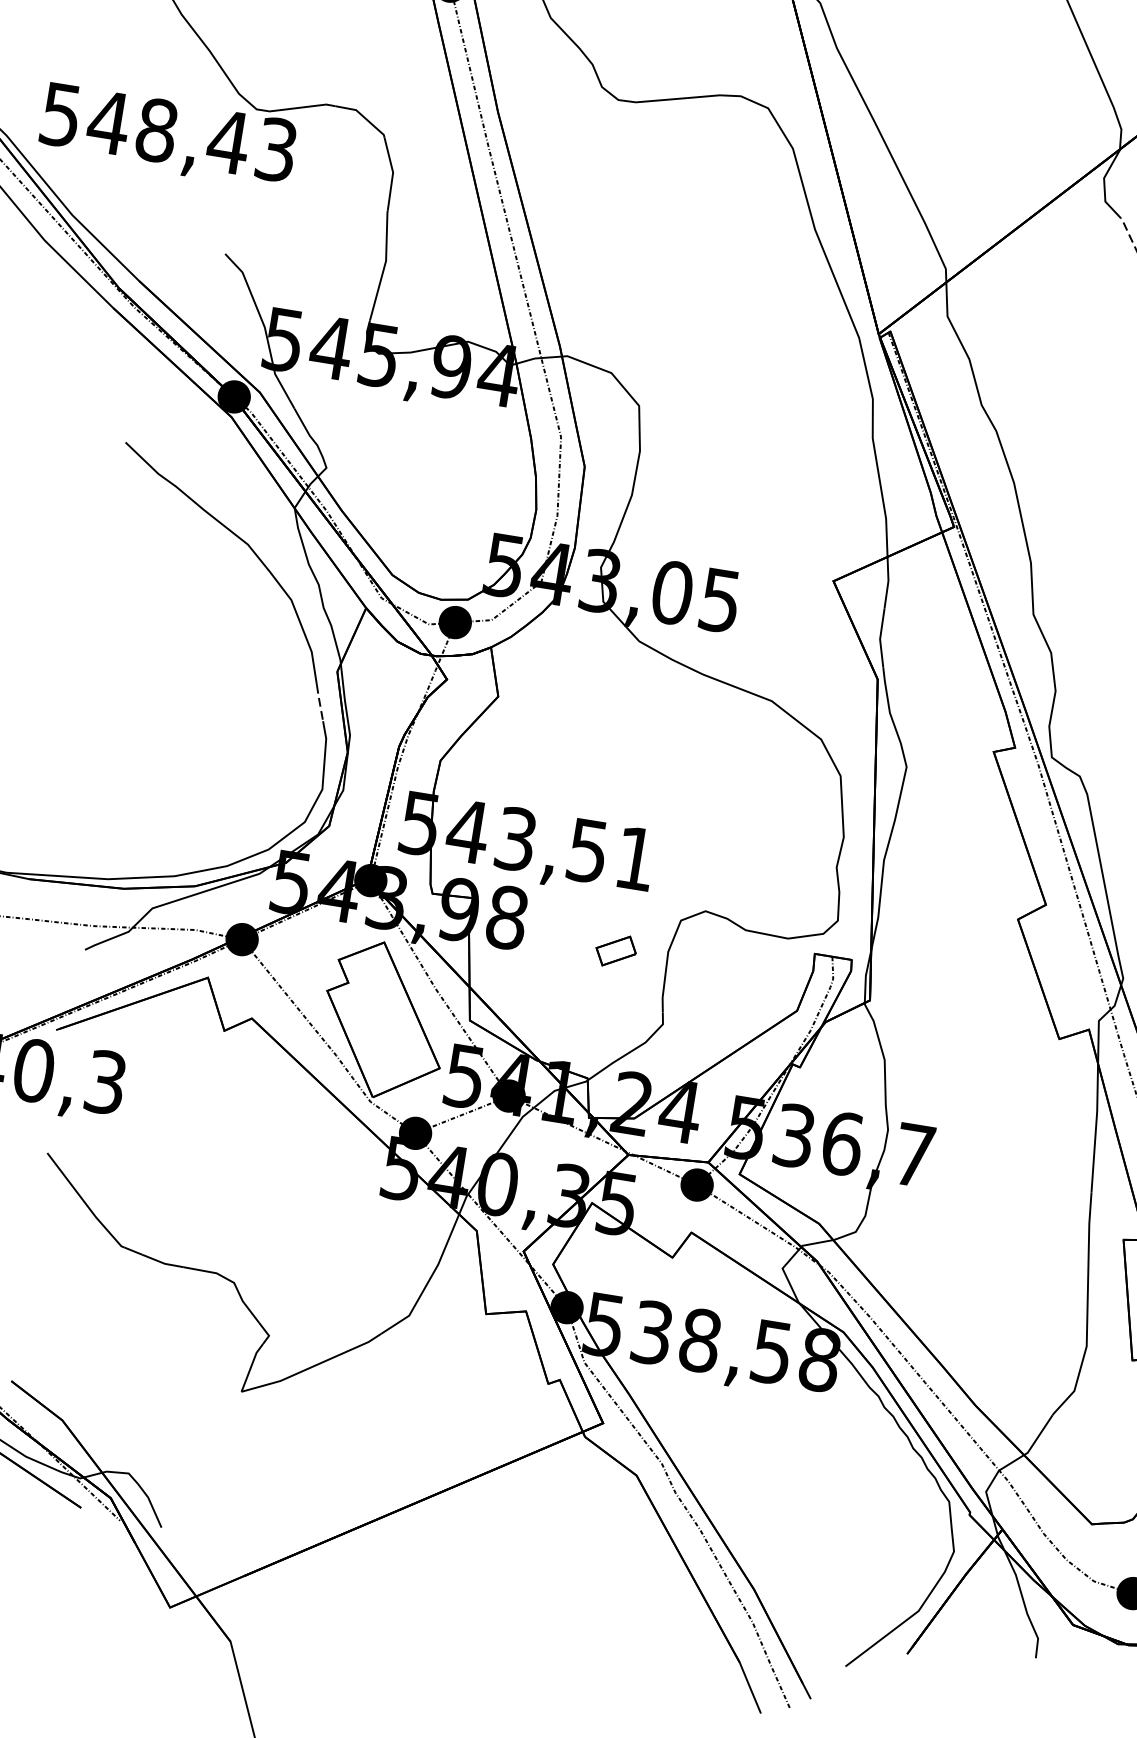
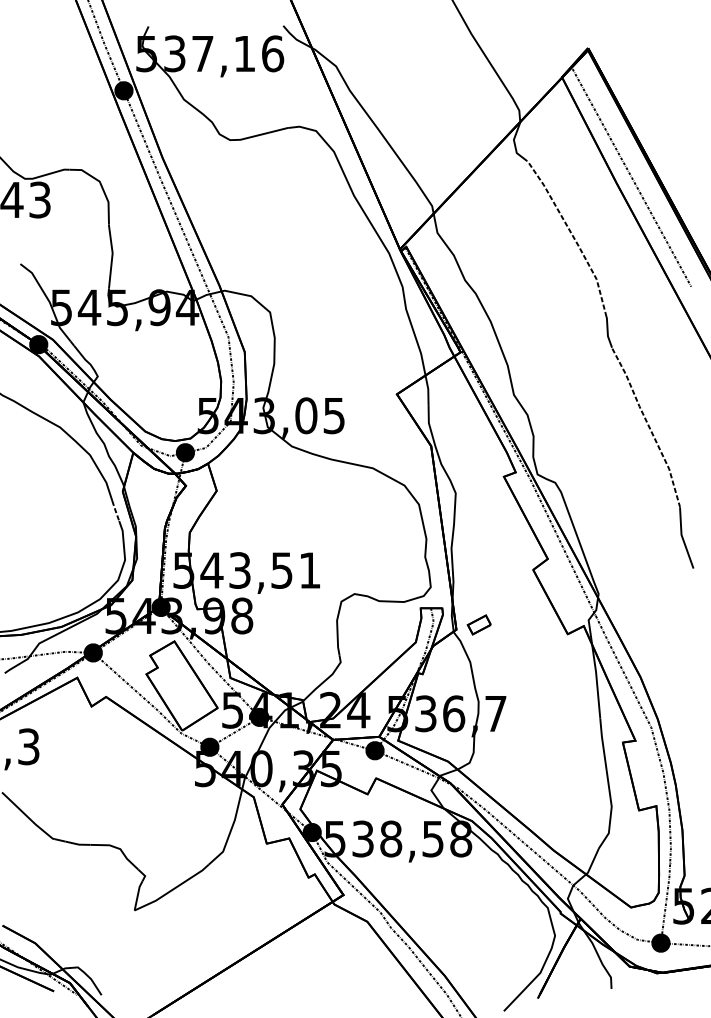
part: (614, 950) -> (478, 624), moved

